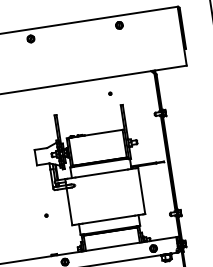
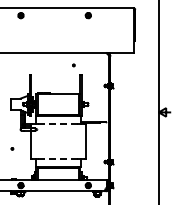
line: (101, 173) -> (58, 123), solid -> dashed
line: (108, 219) -> (58, 158), solid -> dashed

